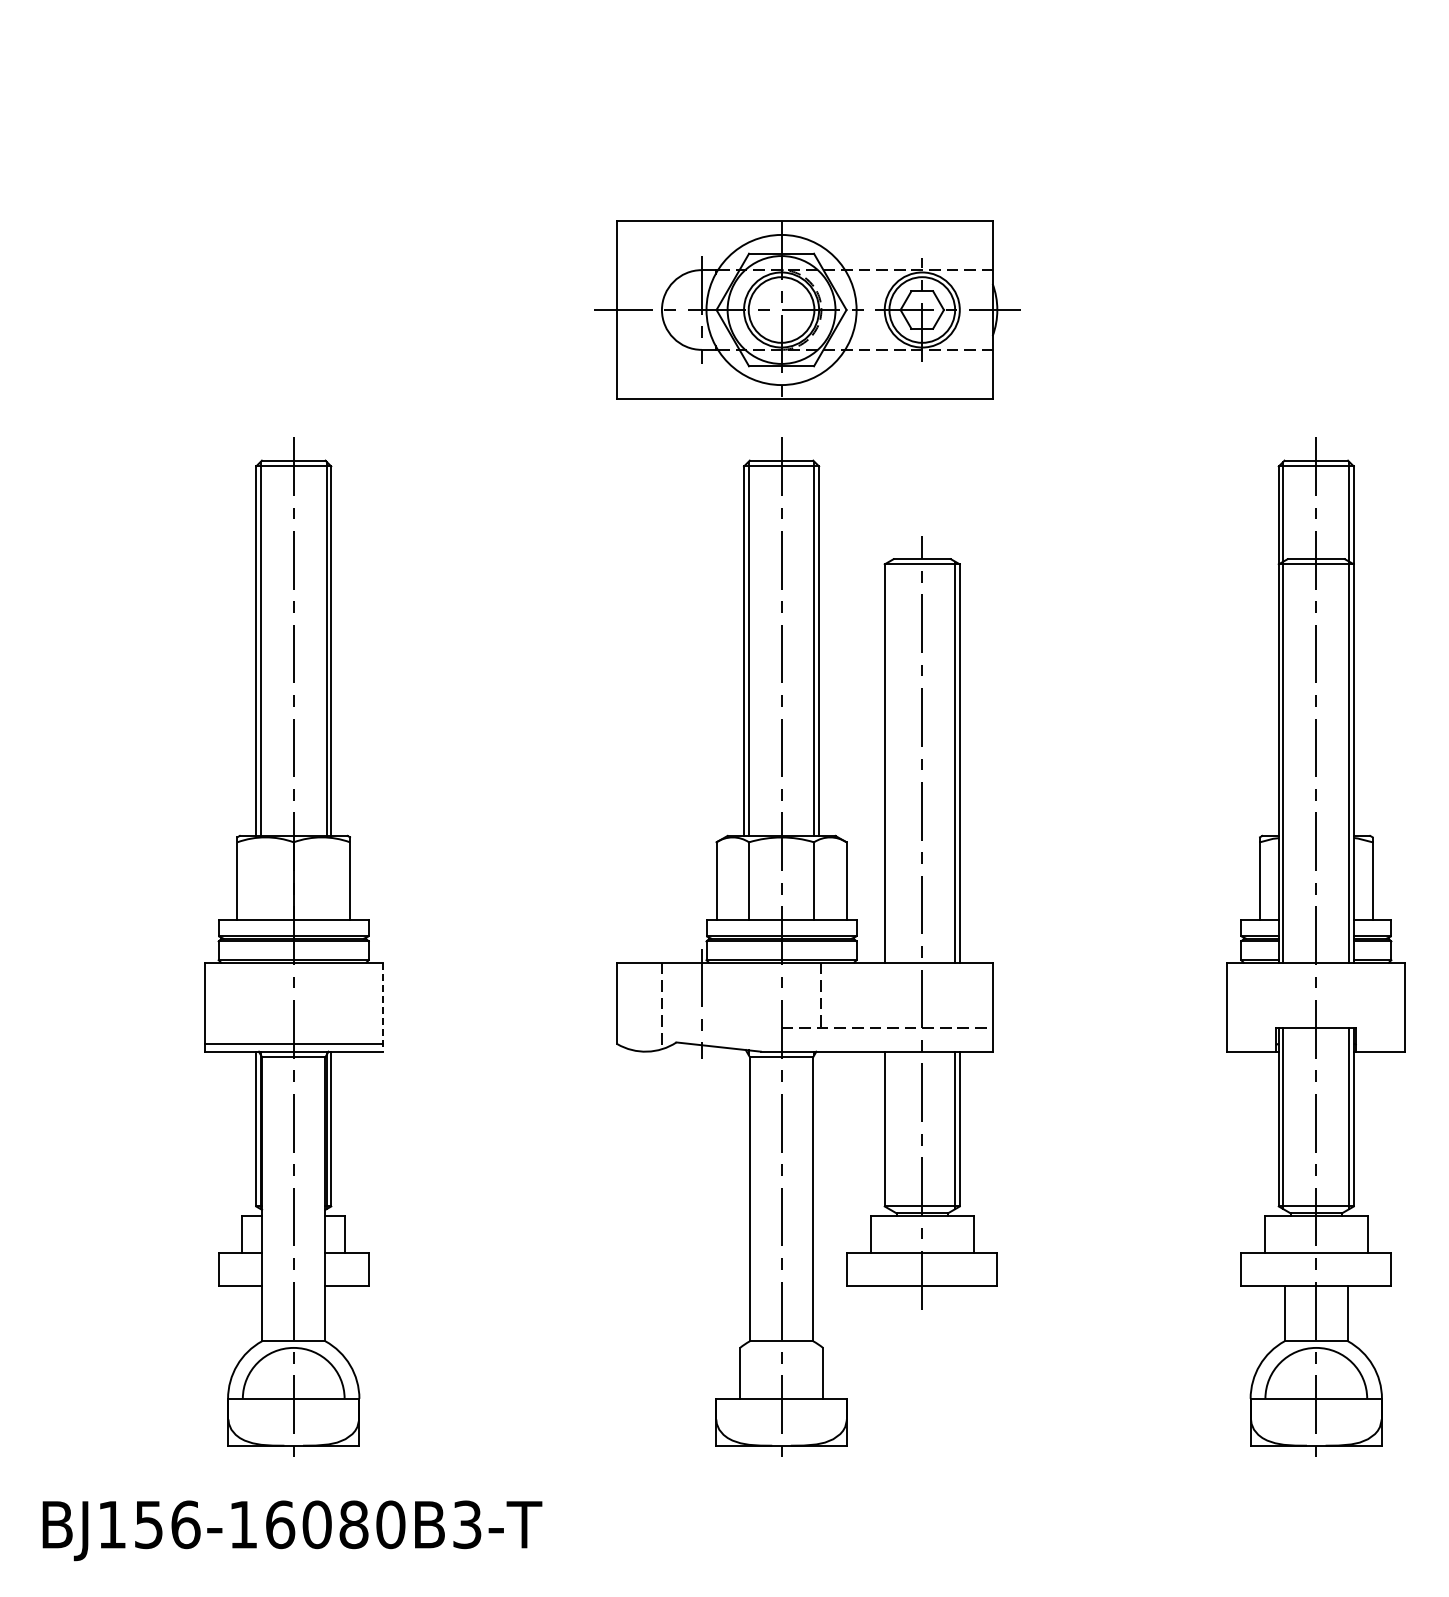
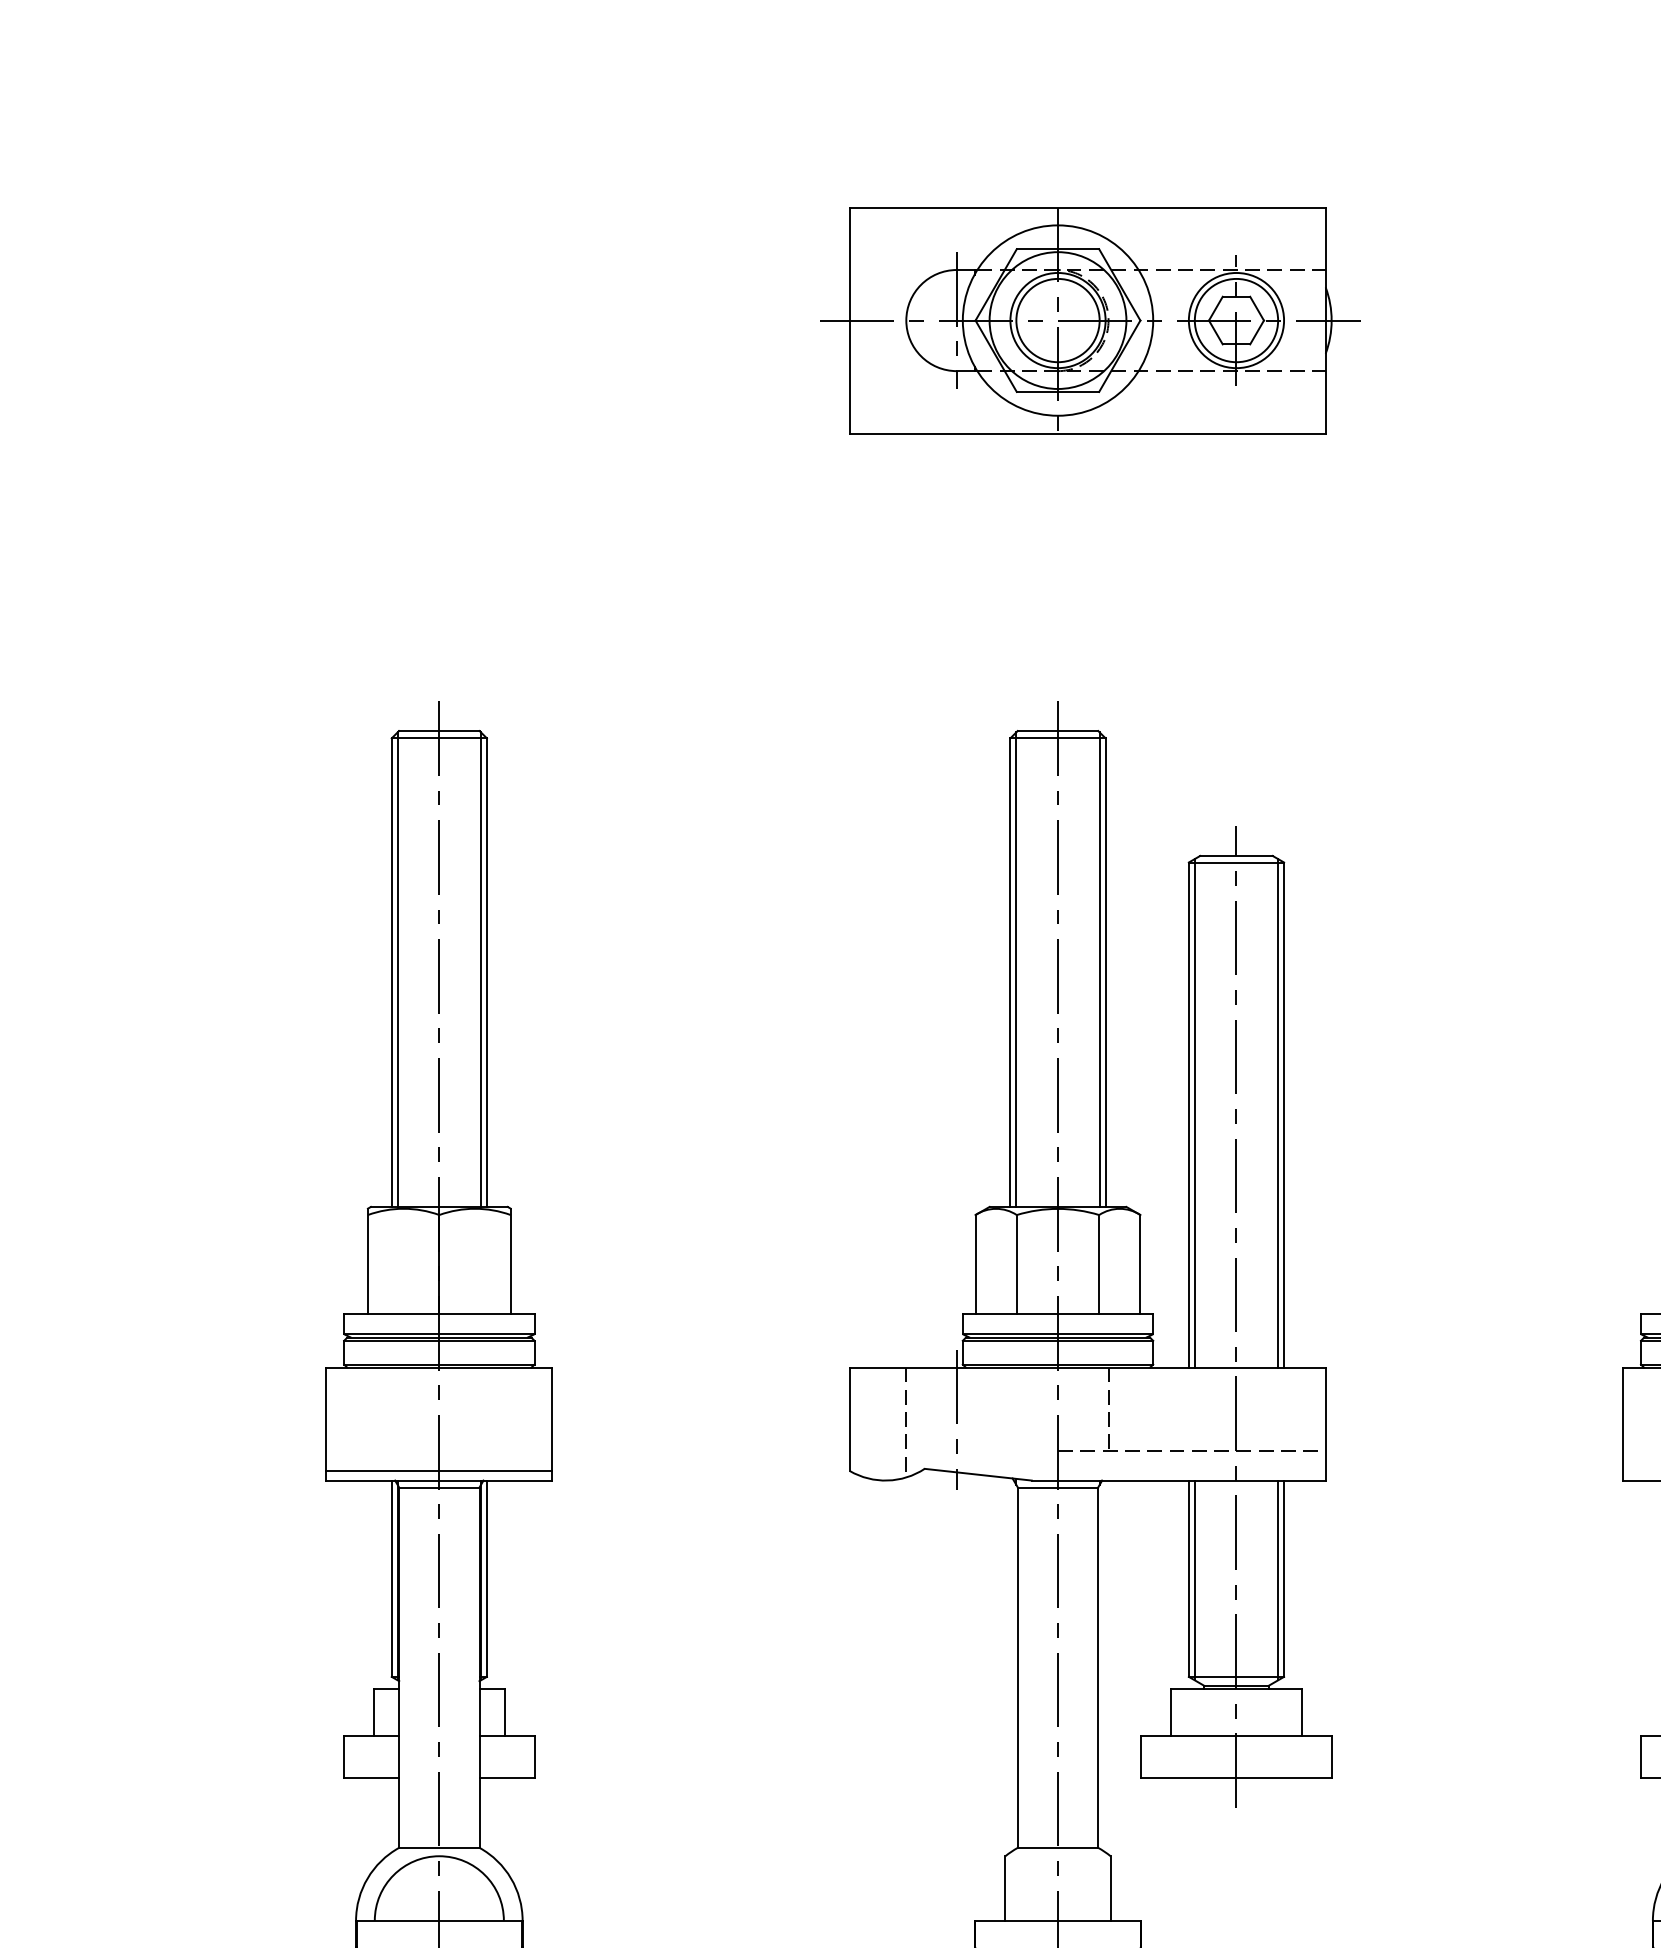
part: (807, 309) -> (1090, 319), moved
line: (889, 761) -> (1194, 1112), added
line: (382, 1007) -> (551, 1424), dashed -> solid
line: (889, 1130) -> (1194, 1580), added

